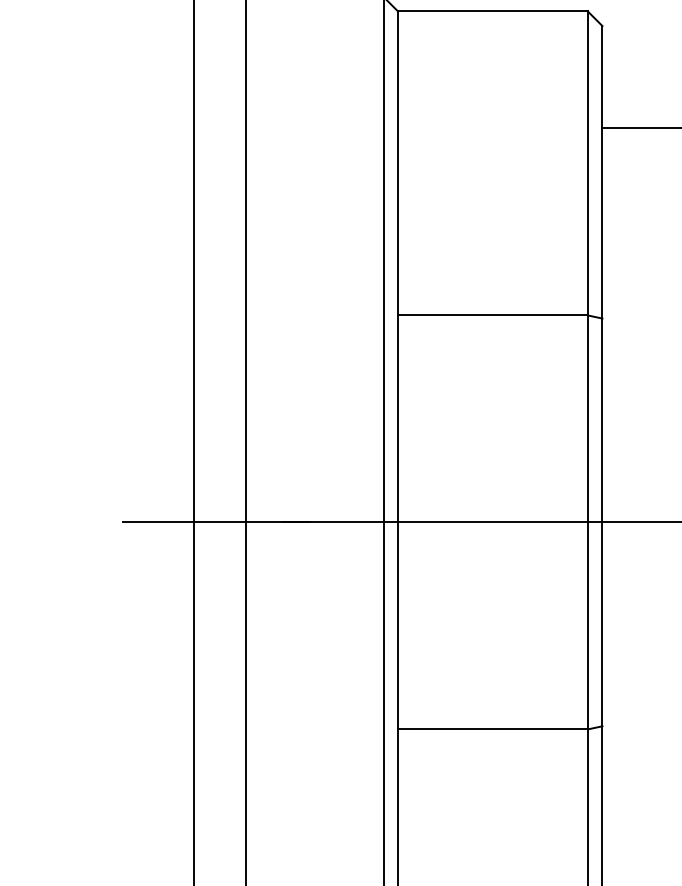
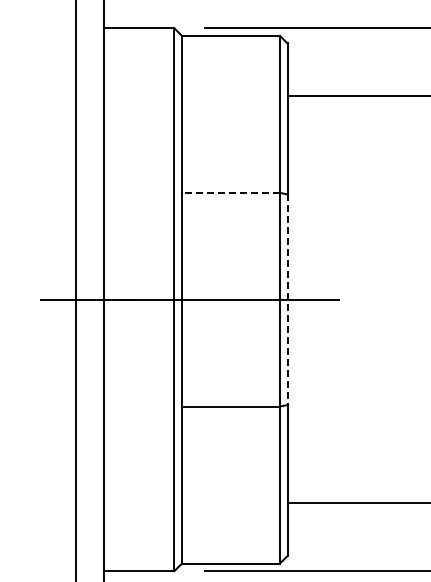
line: (492, 314) -> (230, 192), solid -> dashed
line: (602, 523) -> (287, 300), solid -> dashed

